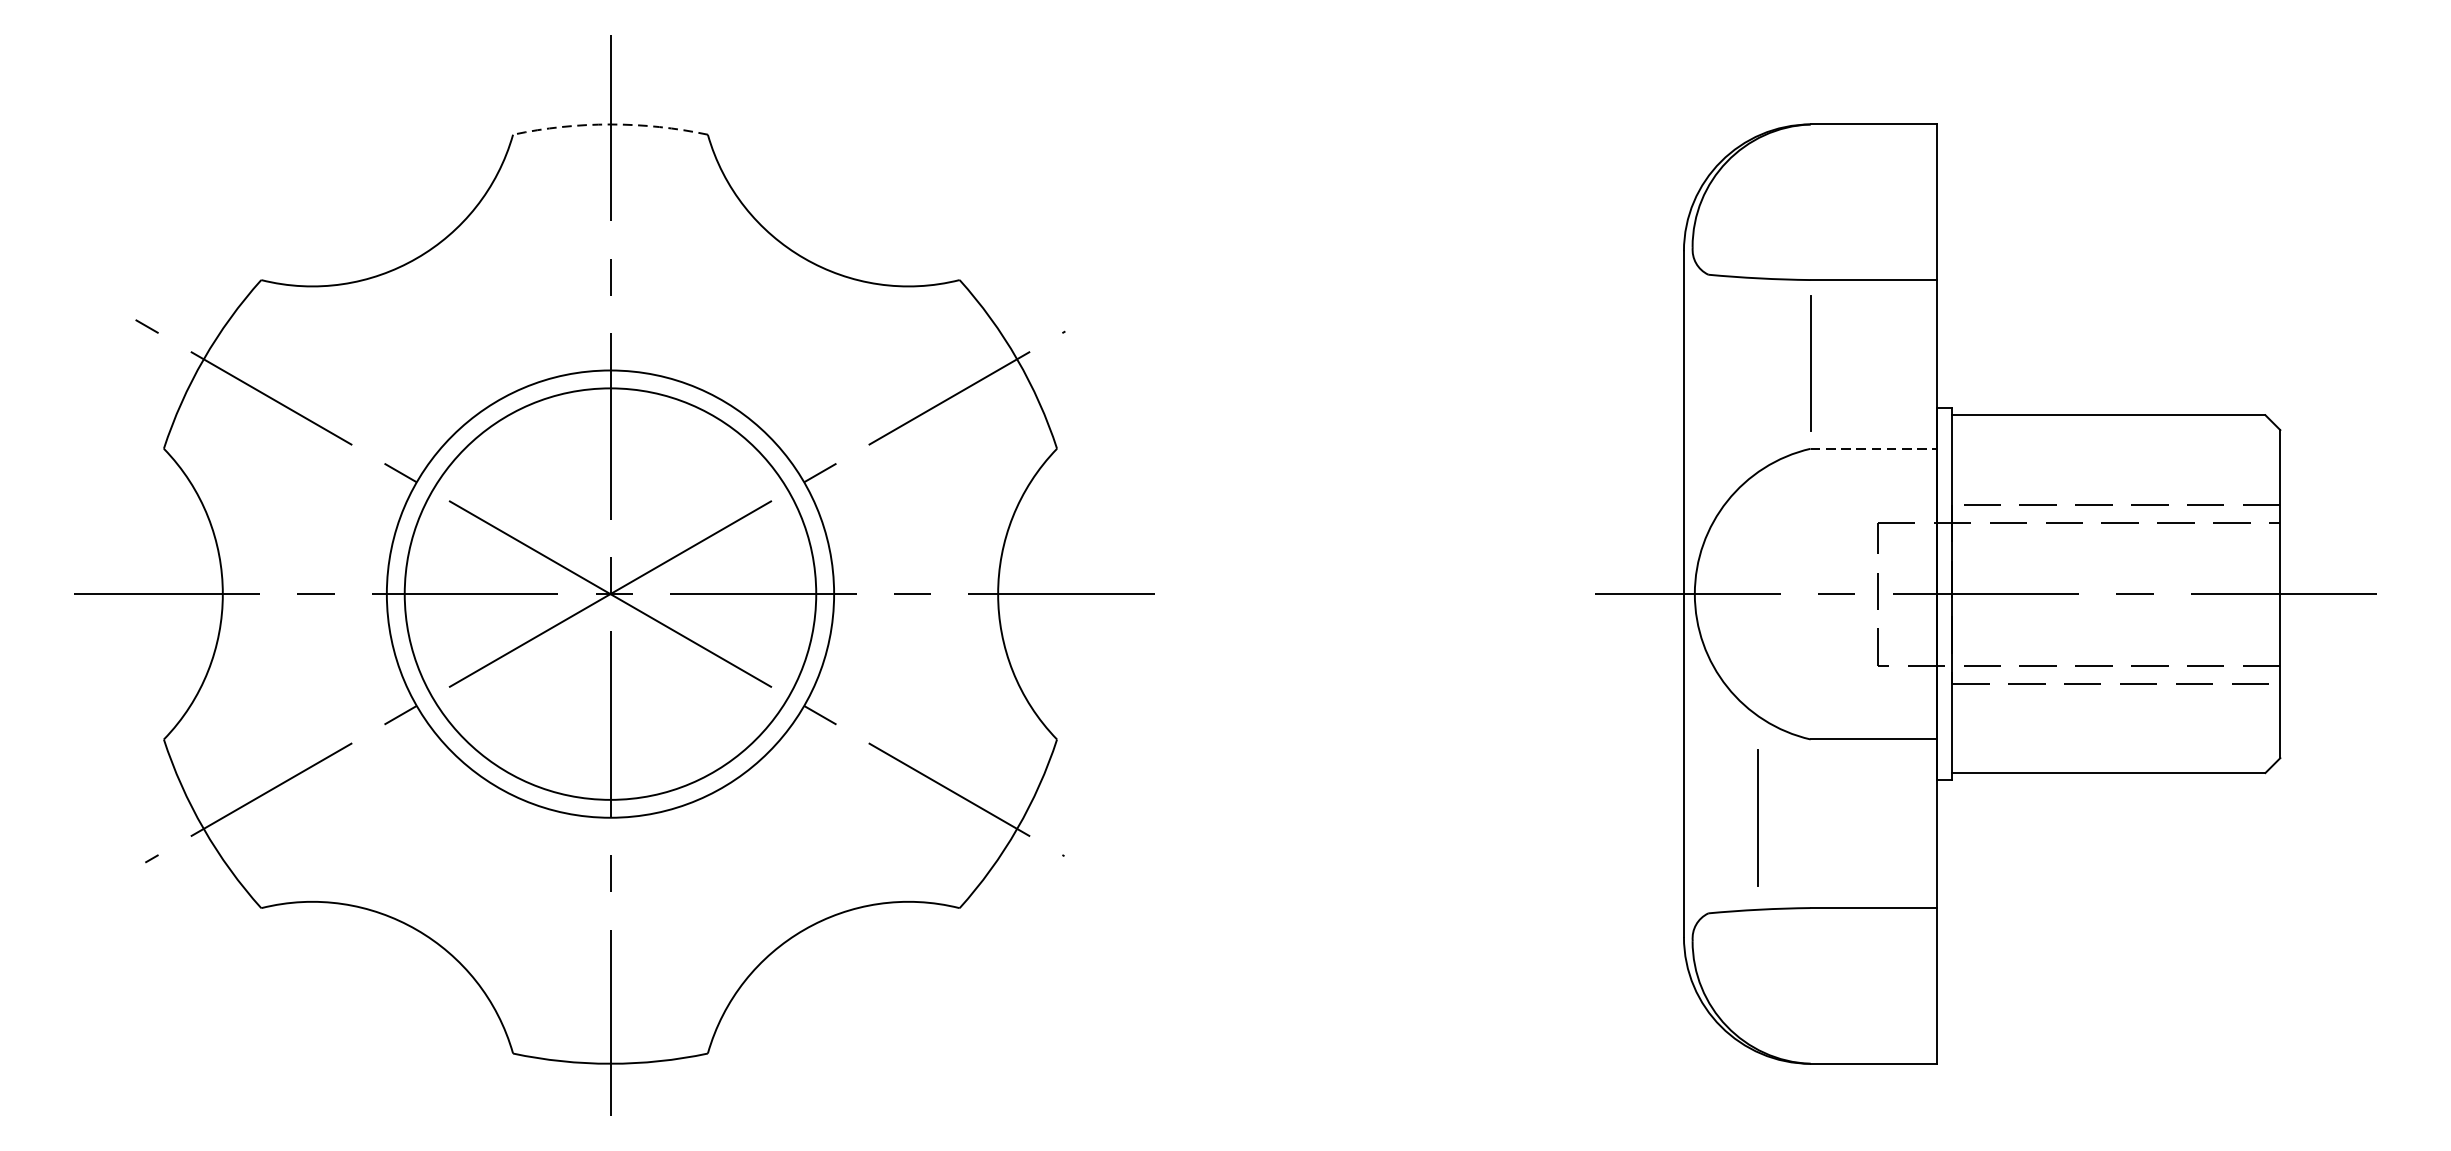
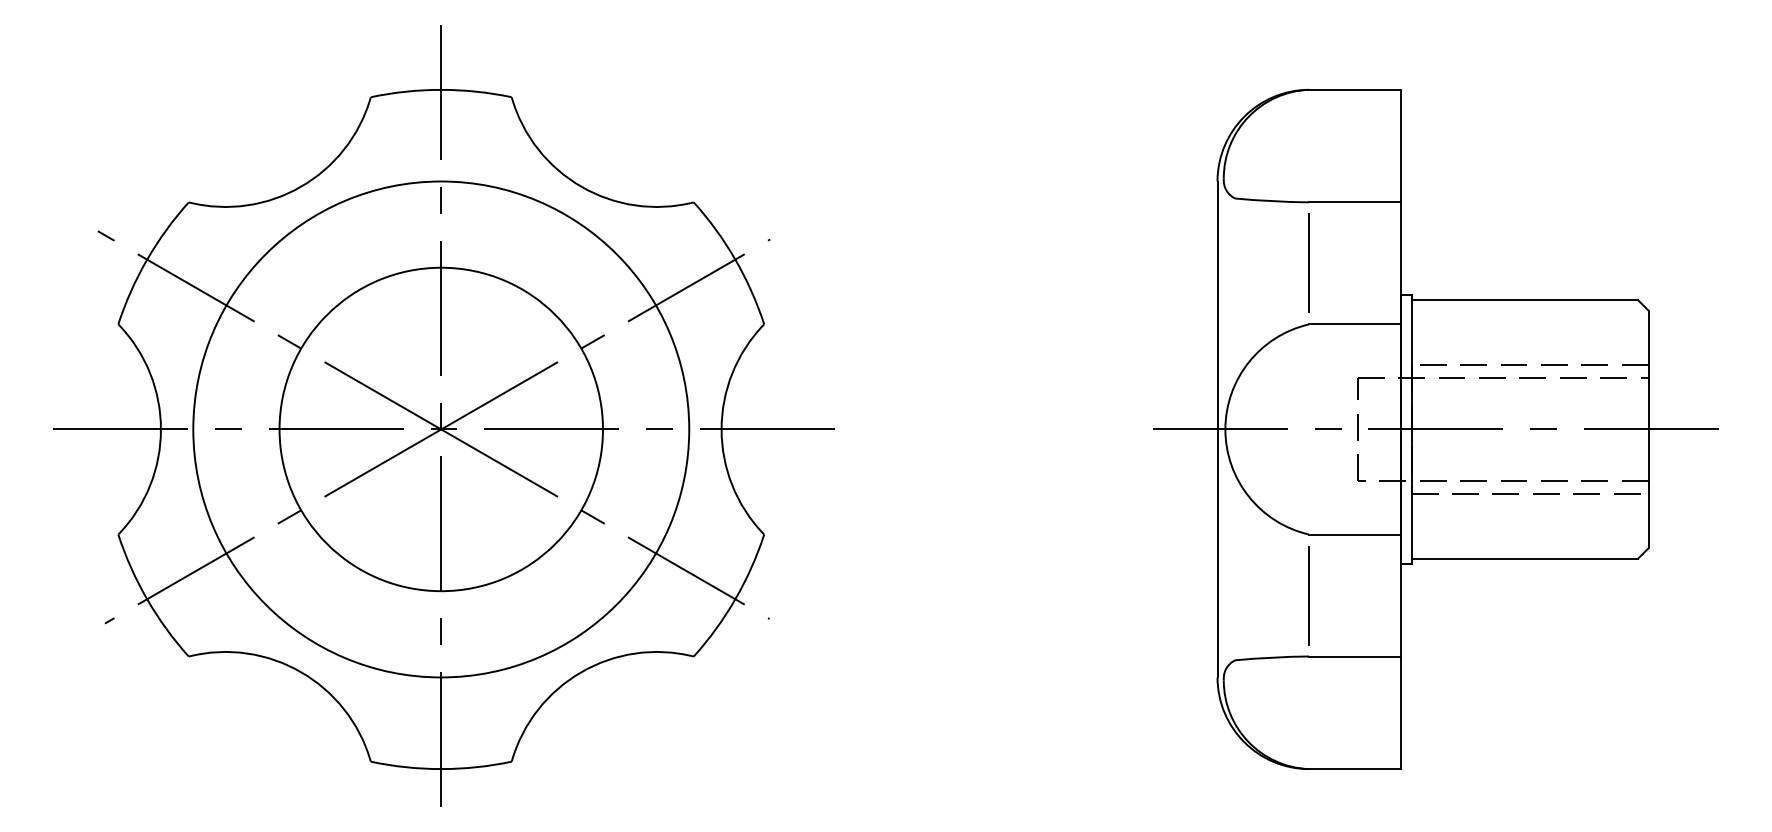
arc: (610, 123) -> (441, 89), dashed -> solid
line: (1873, 448) -> (1354, 324), dashed -> solid
circle: (610, 594) -> (441, 429), size x1.67
line: (1757, 816) -> (1308, 595), moved

